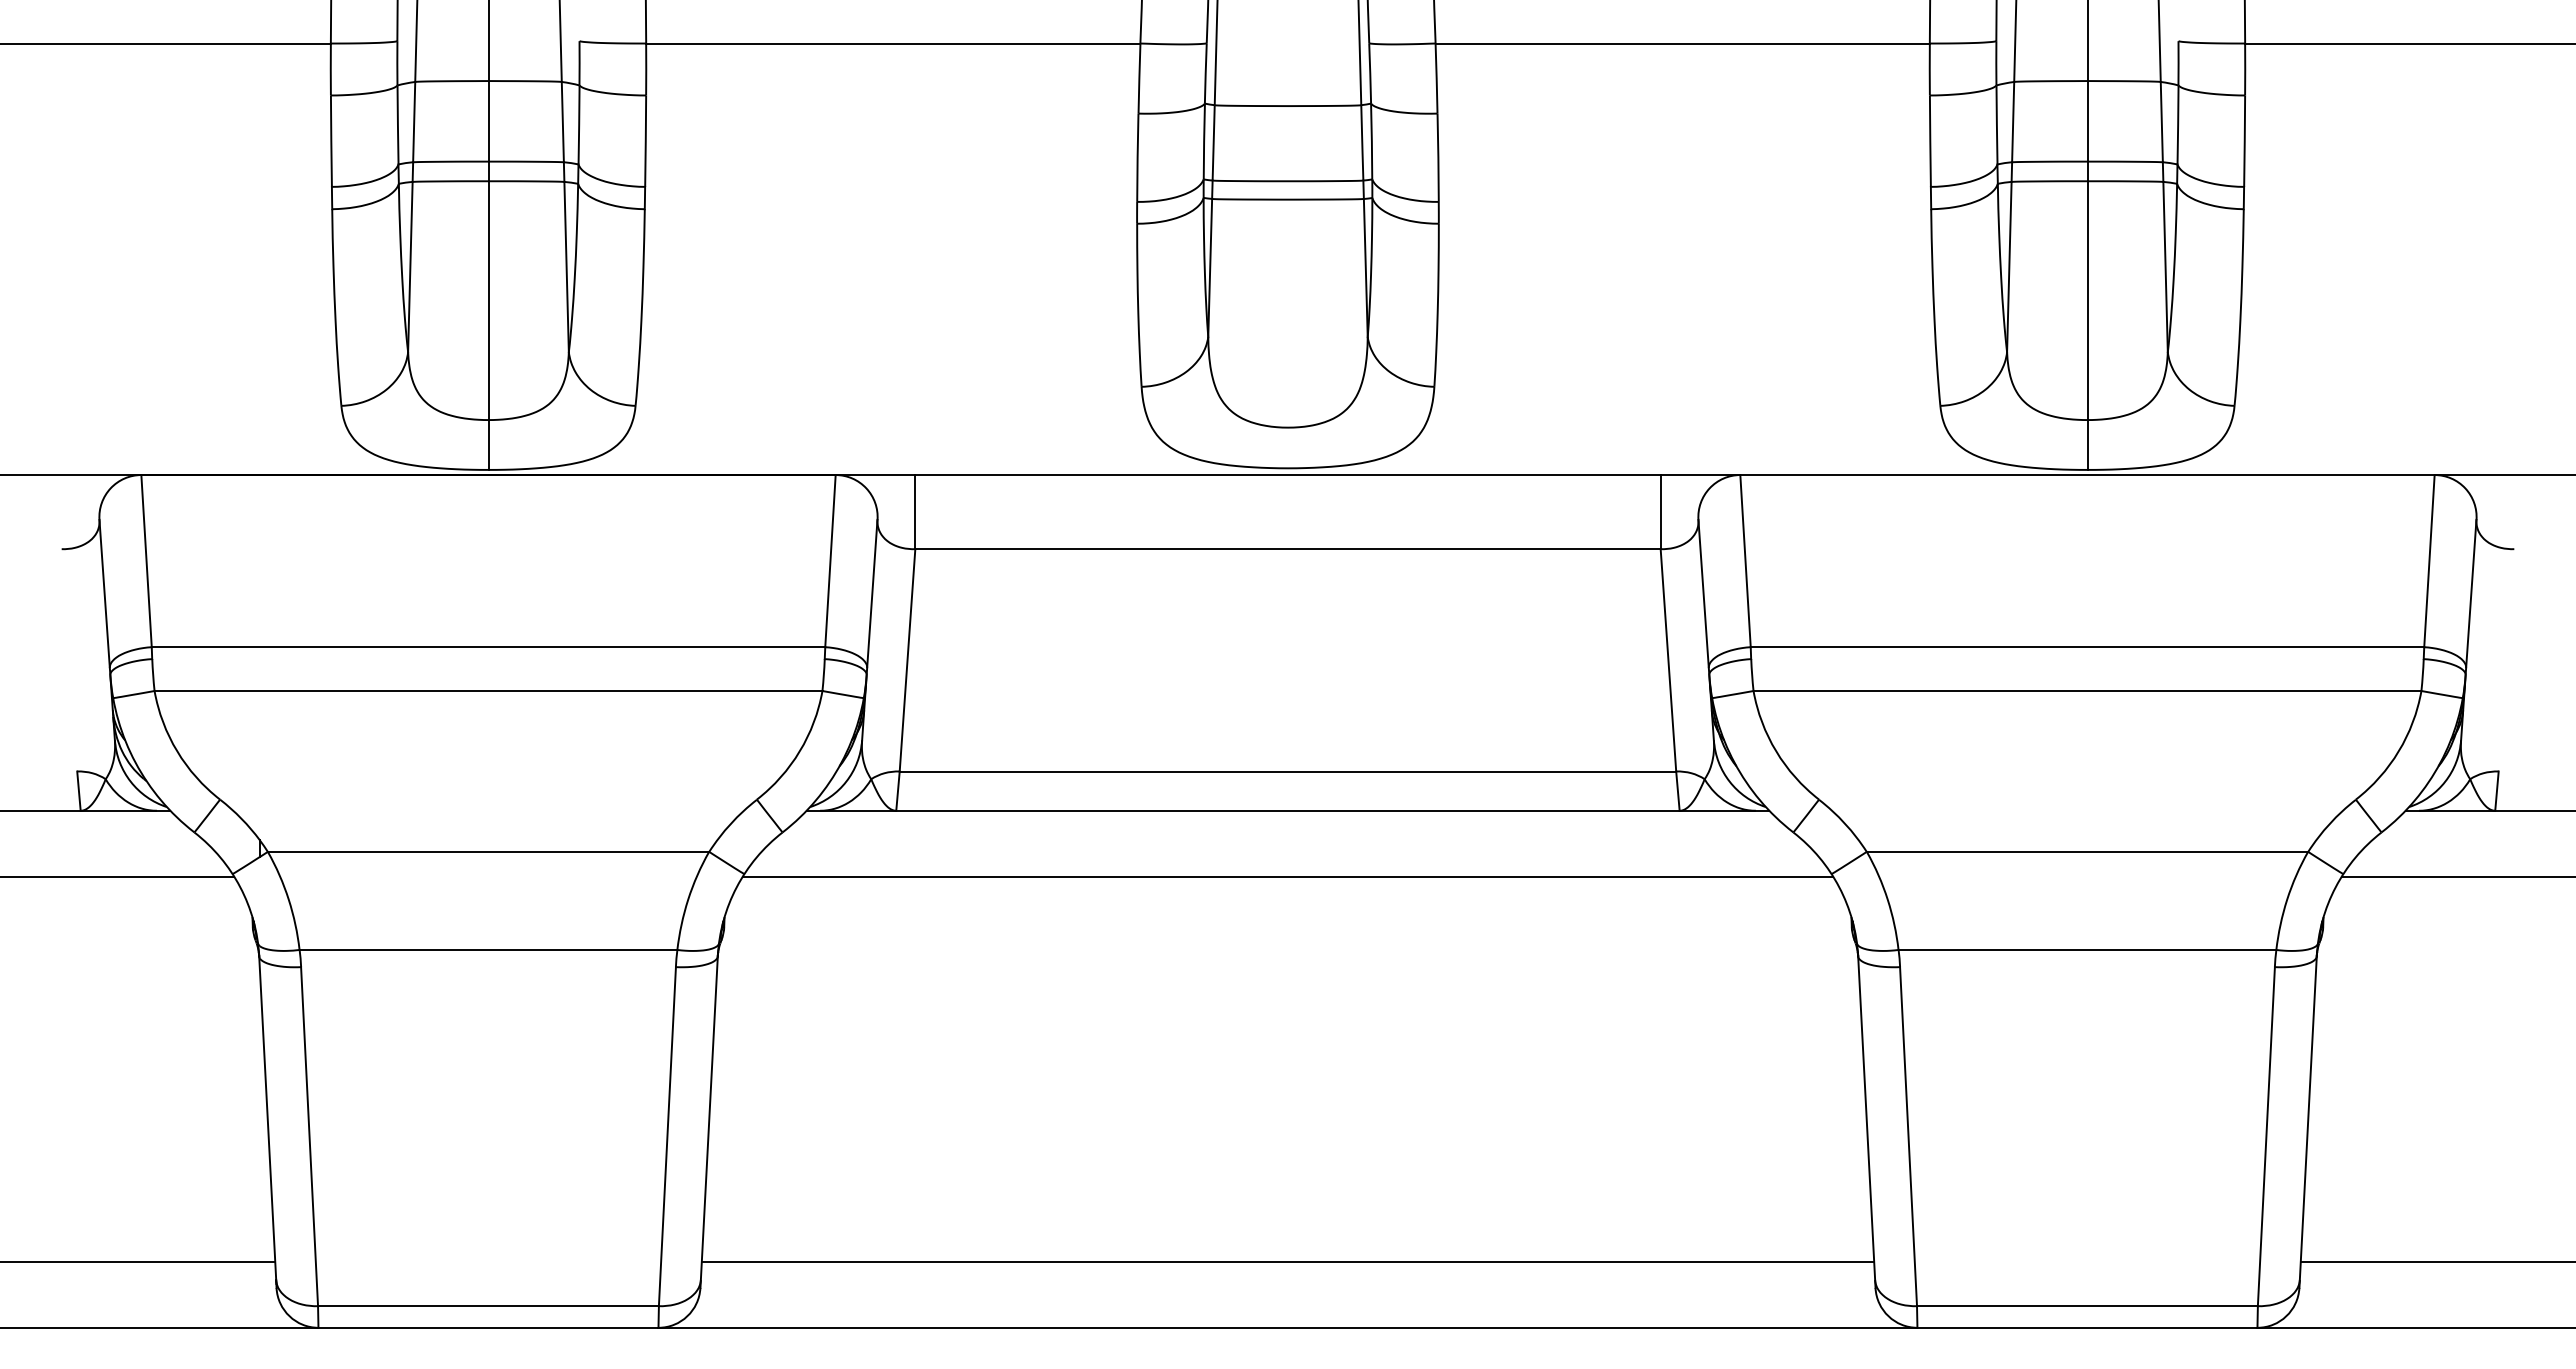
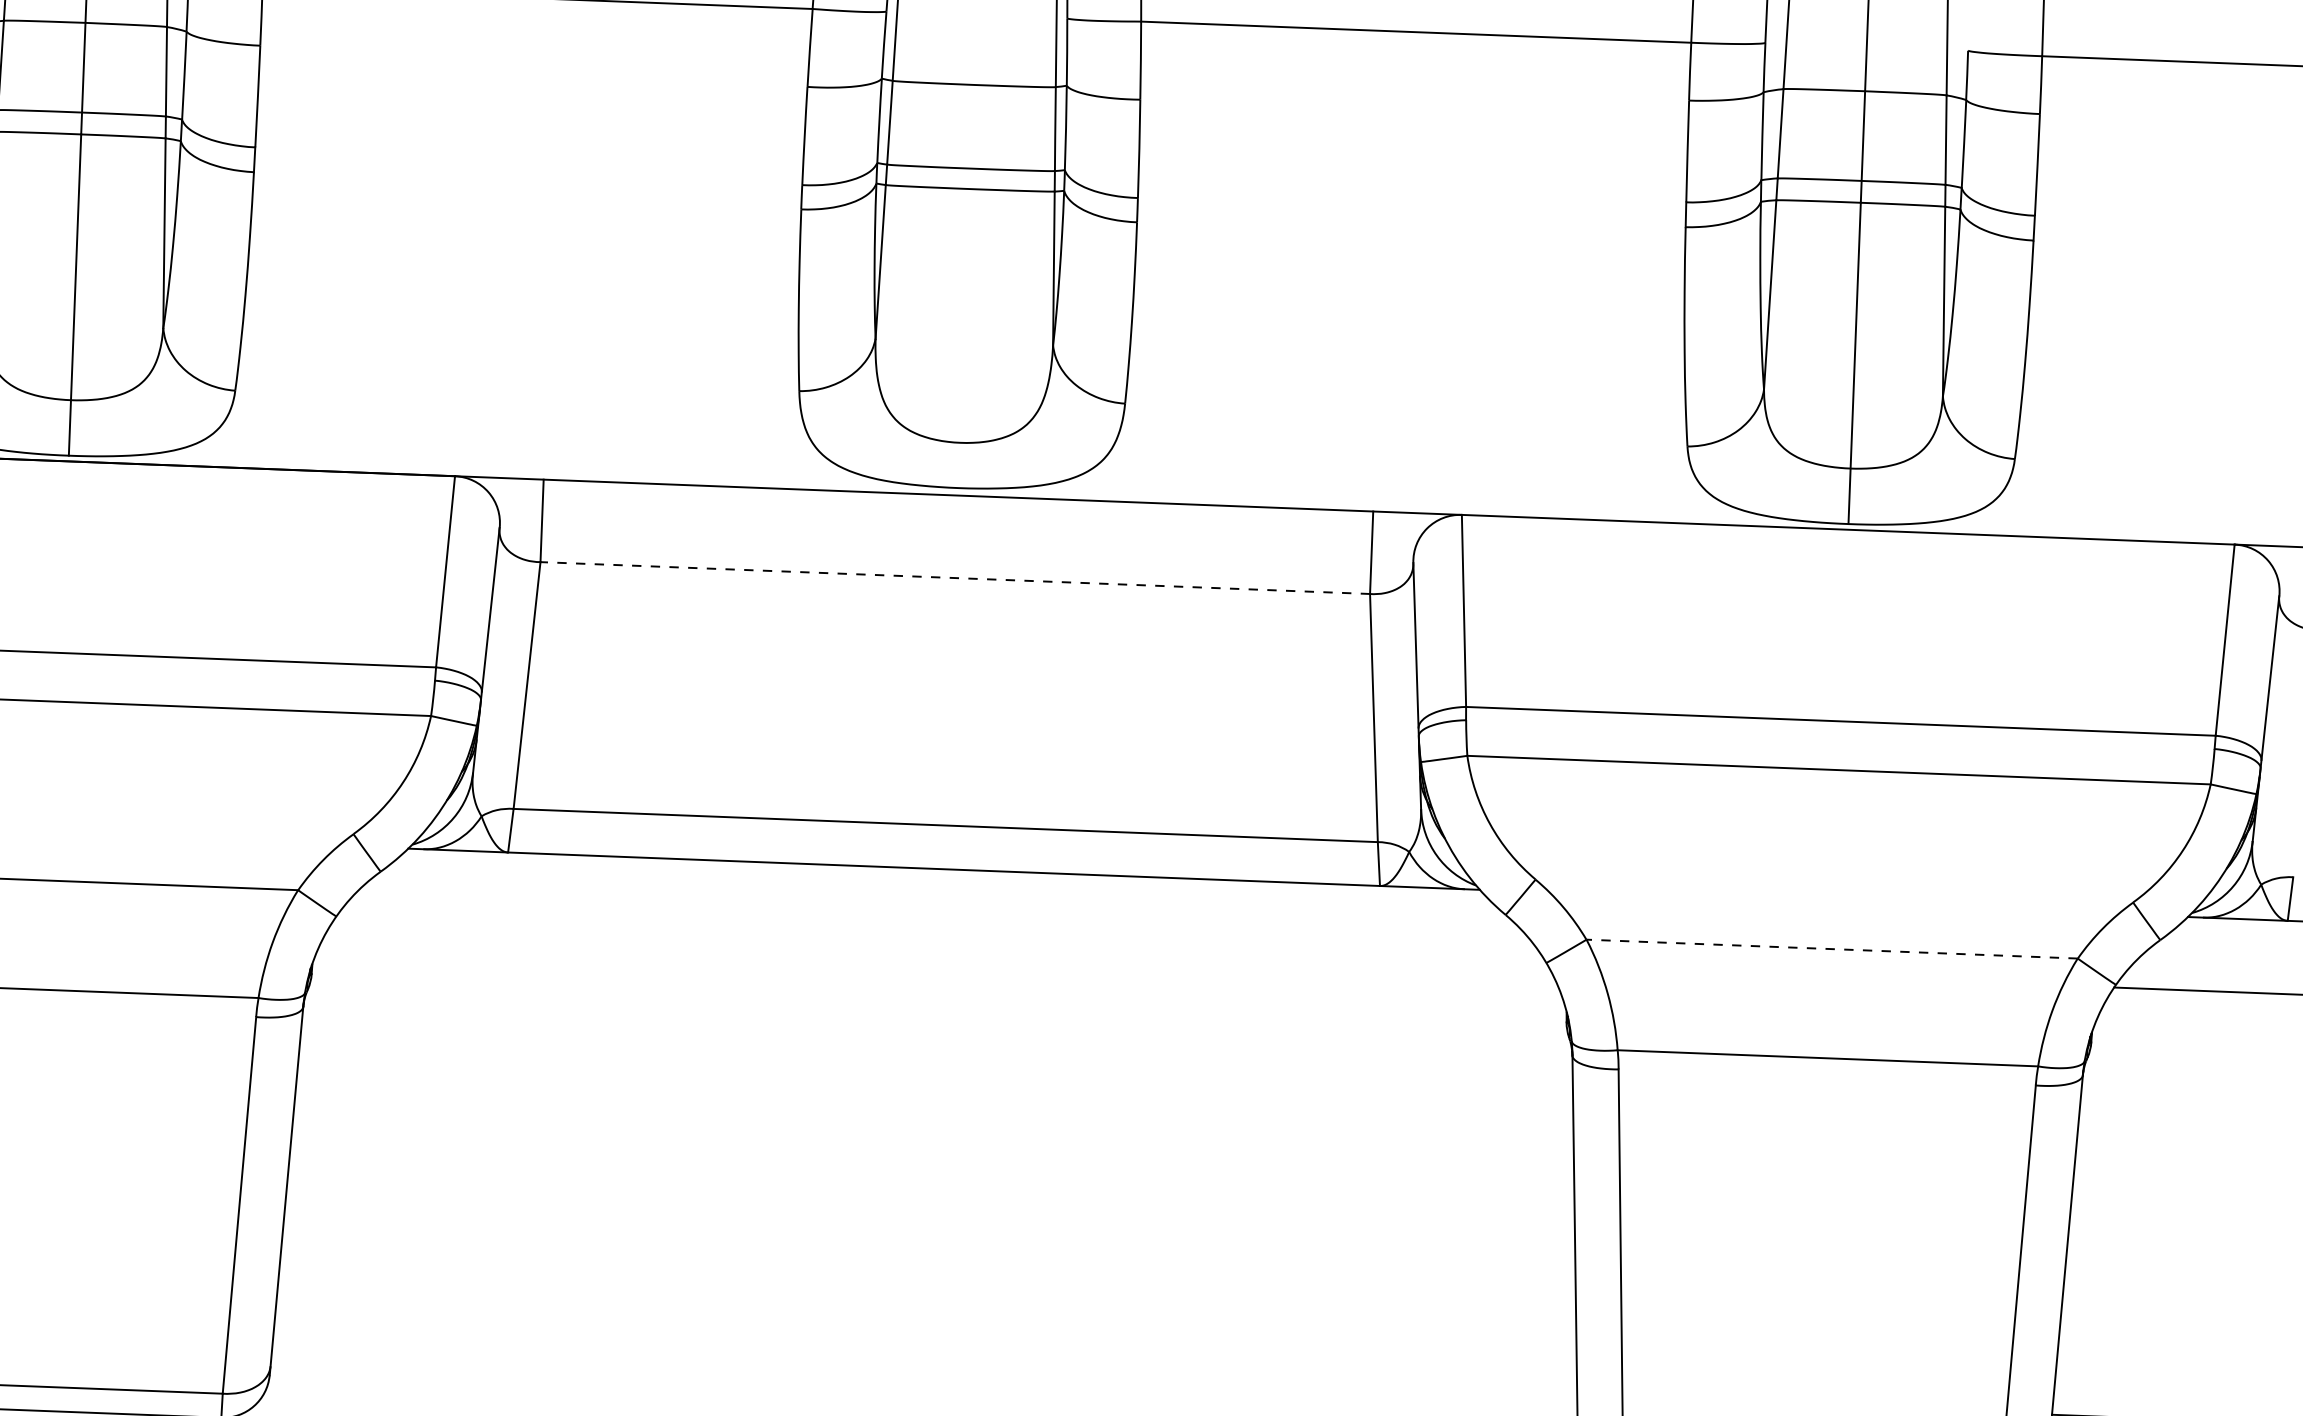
line: (1288, 549) -> (955, 578), solid -> dashed
line: (2087, 851) -> (1832, 948), solid -> dashed
line: (1287, 876) -> (940, 942), removed
line: (1287, 1262) -> (924, 1371), removed

